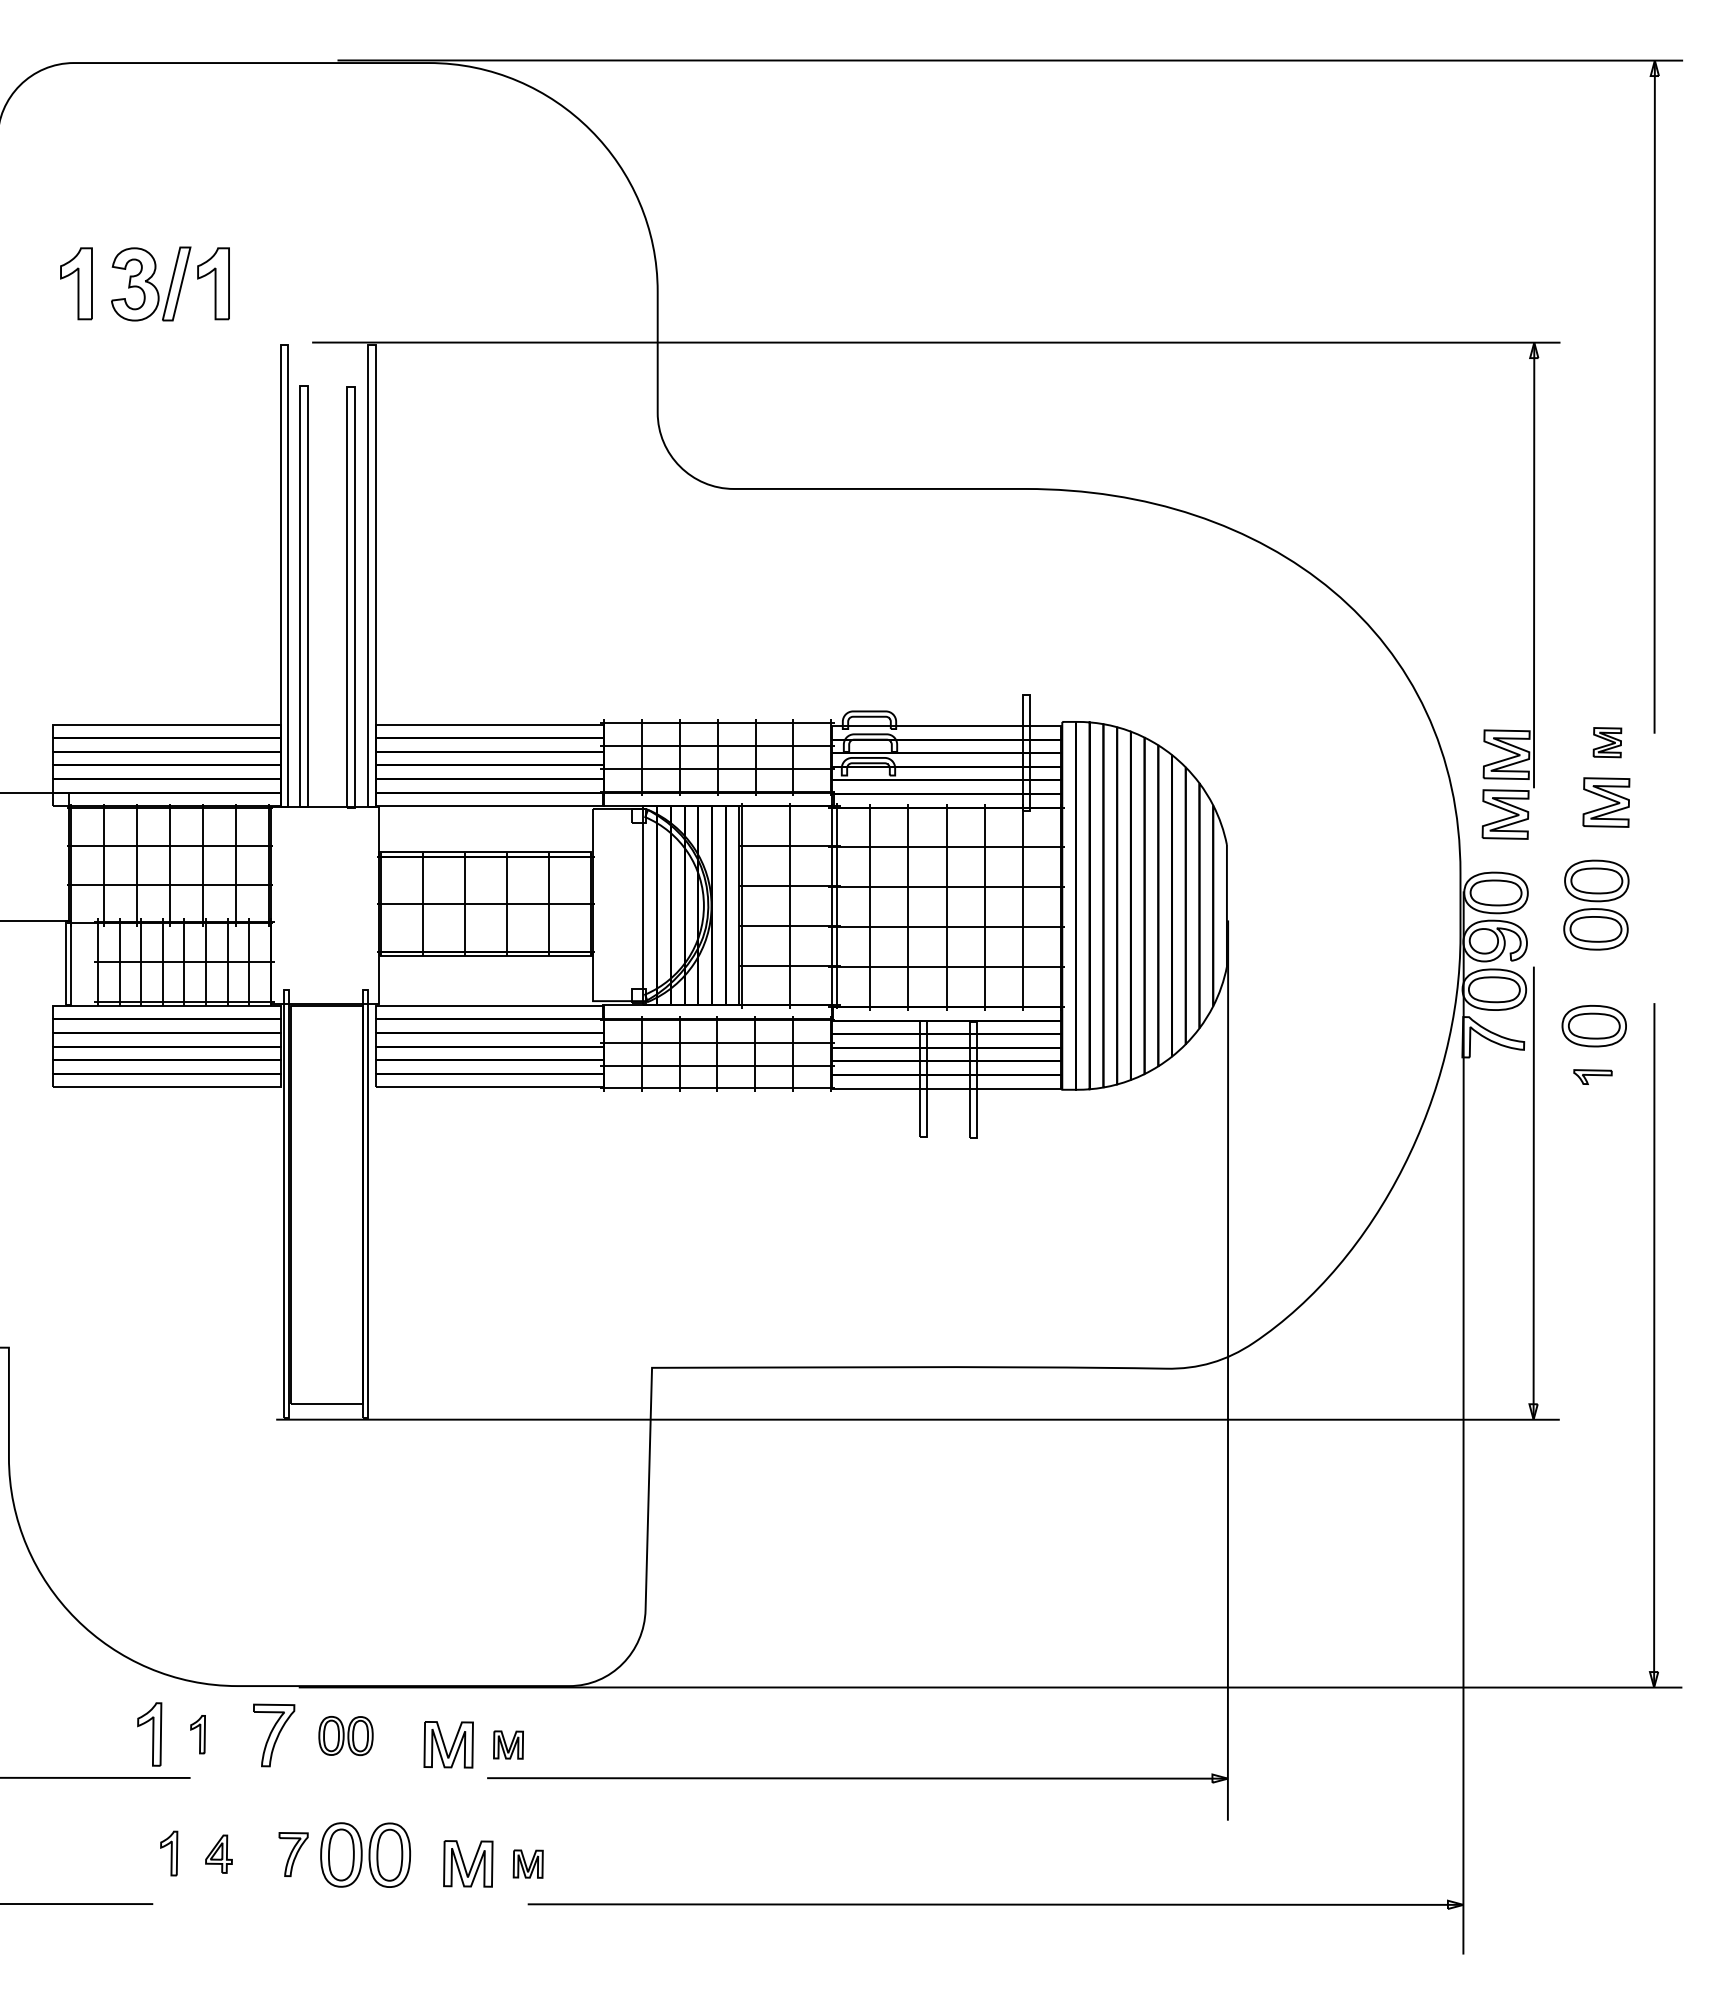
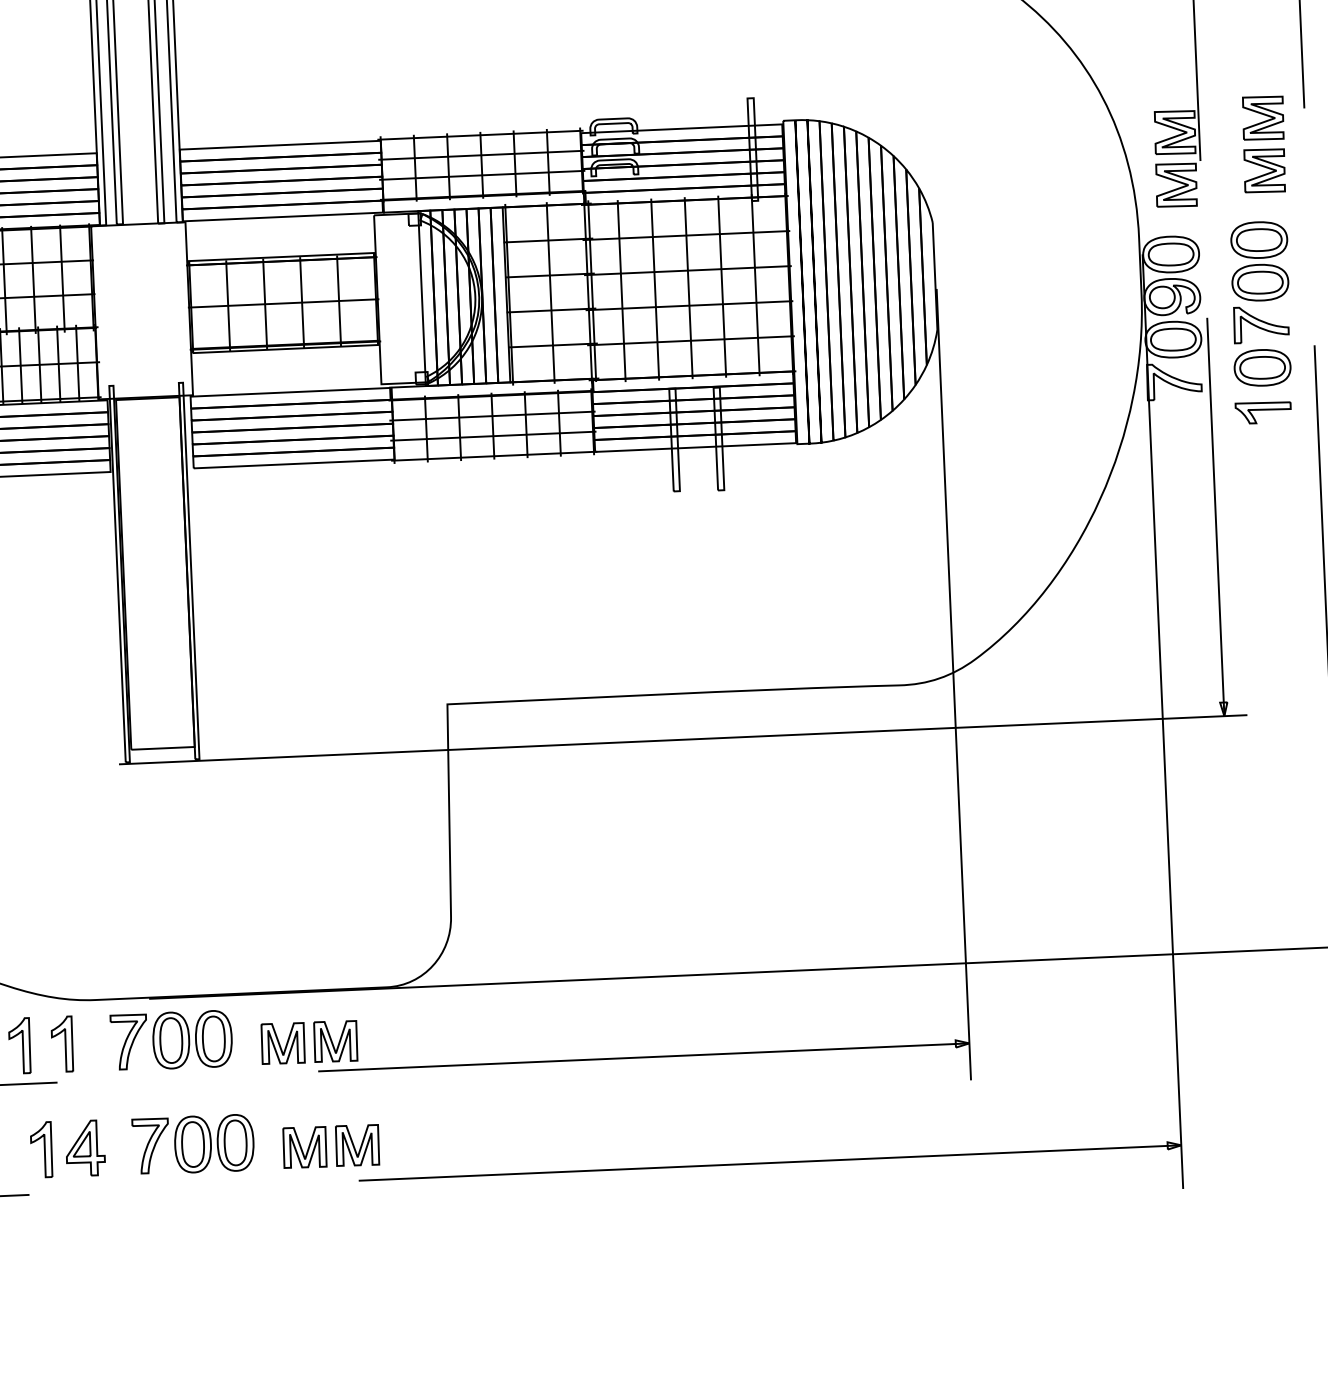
part: (1607, 742) -> (1263, 117), size x1.67
part: (1594, 976) -> (1260, 324), added
part: (1592, 1076) -> (1262, 412), size x1.67
part: (197, 1734) -> (61, 1044), size x1.67
part: (345, 1735) -> (192, 1039), size x1.67
part: (508, 1744) -> (335, 1040), size x1.67
part: (168, 1853) -> (41, 1149), size x1.43
part: (218, 1854) -> (84, 1148), size x1.67
part: (293, 1854) -> (150, 1145), size x1.43
part: (528, 1863) -> (357, 1144), size x1.67

